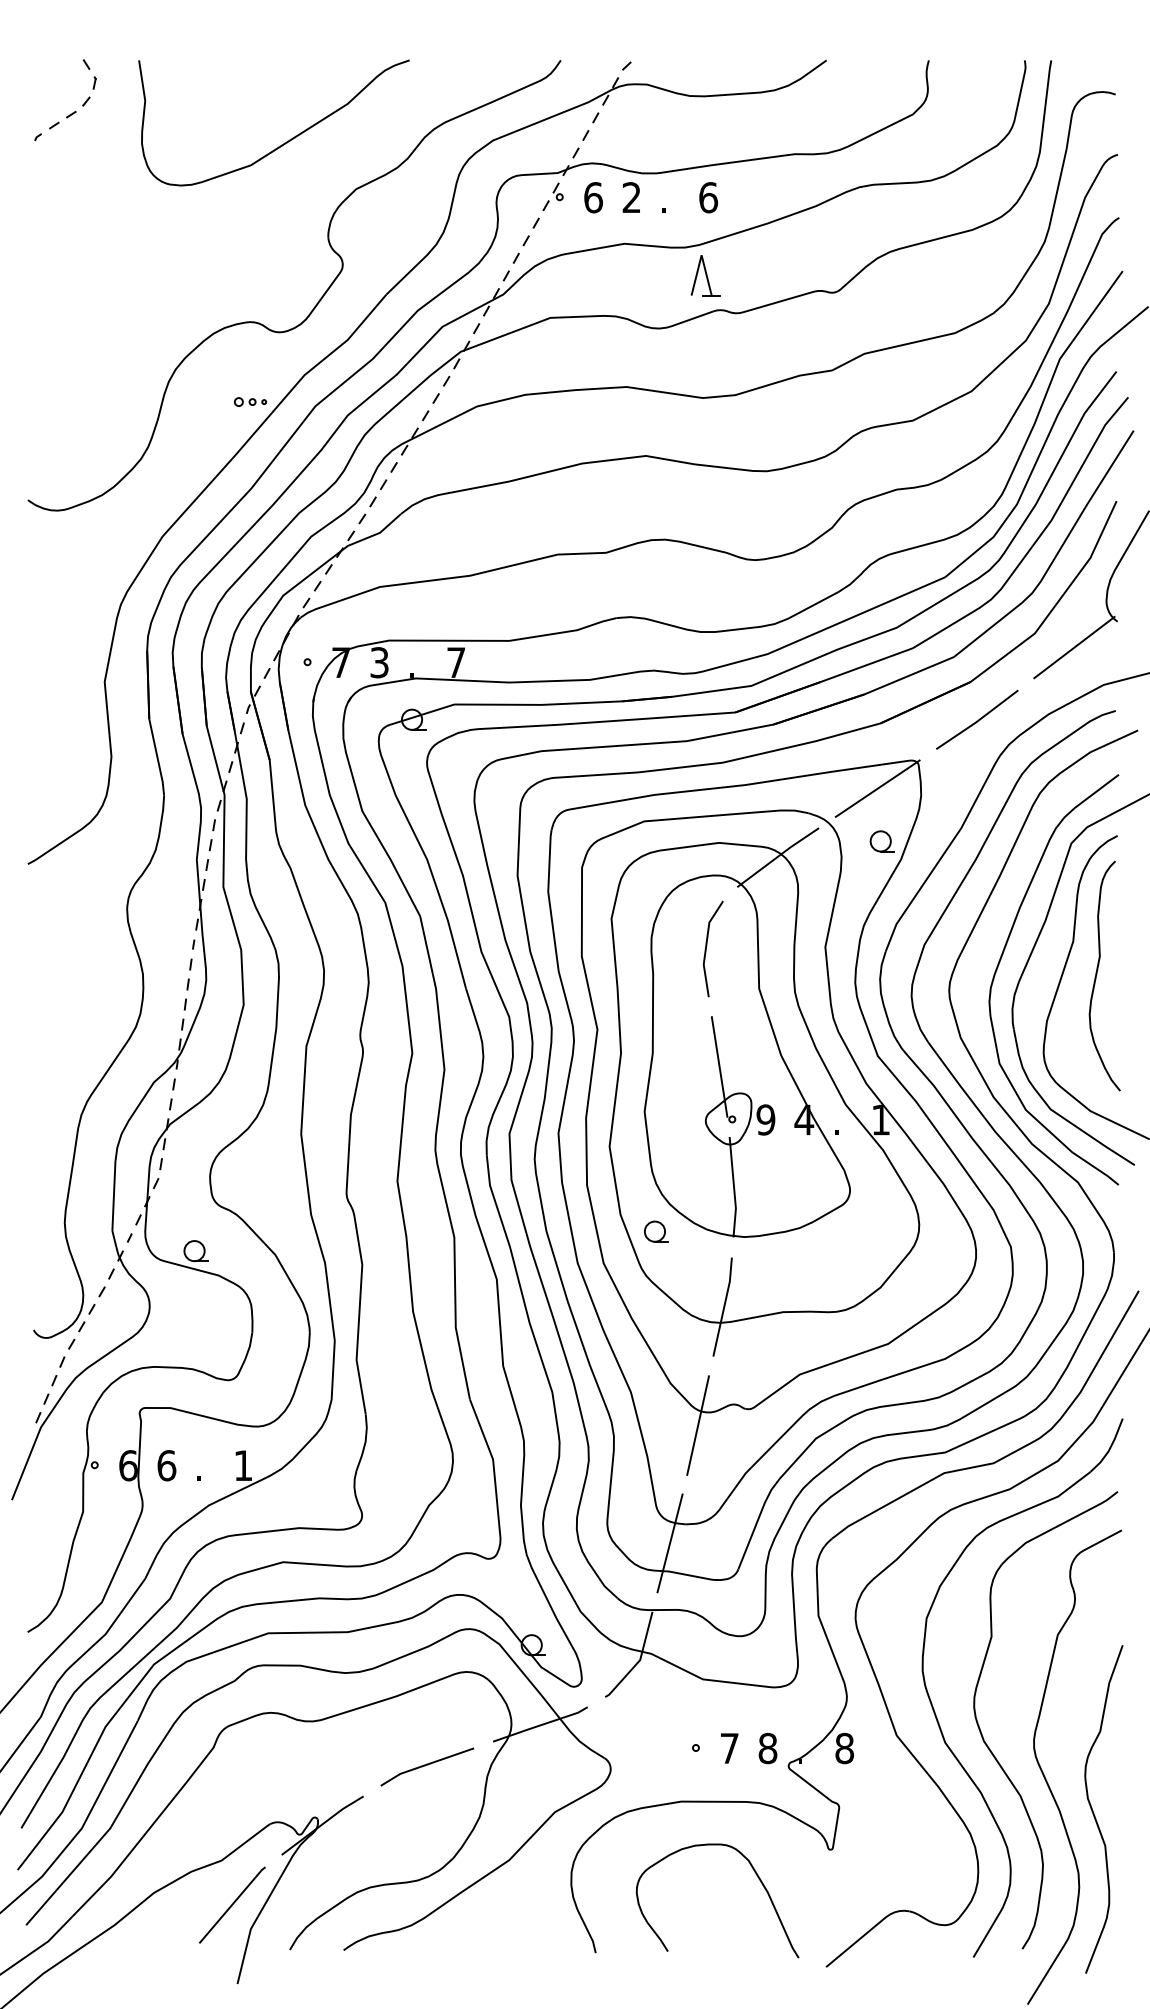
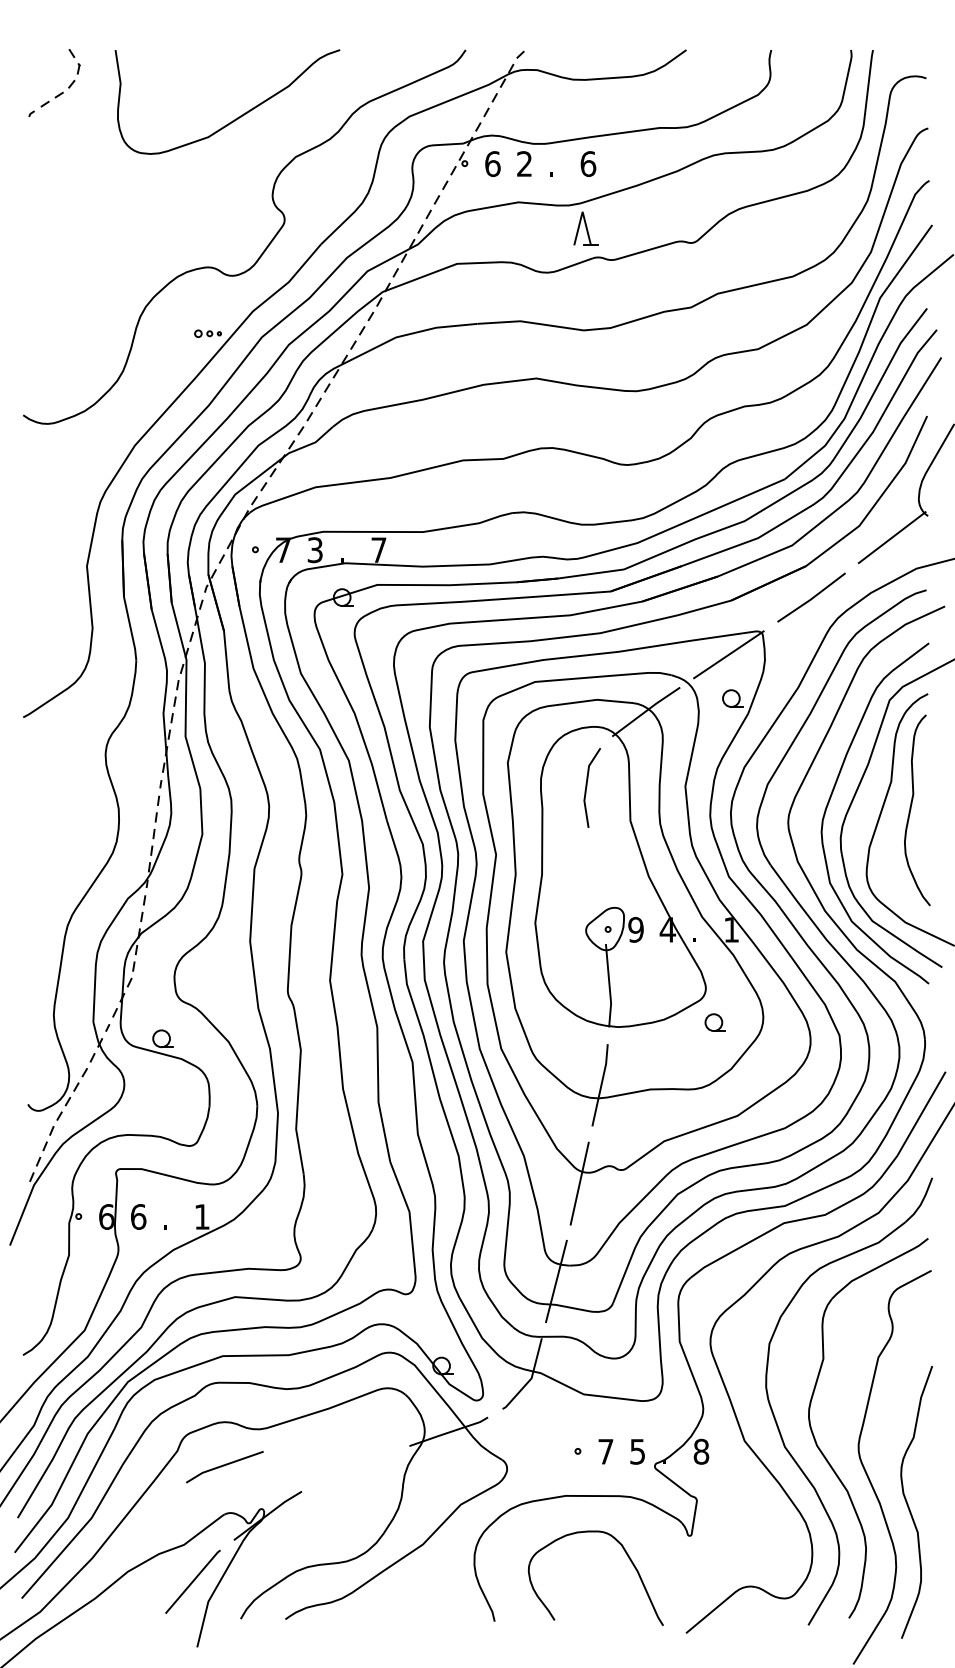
line: (719, 1066) -> (597, 885), removed
part: (655, 1231) -> (714, 1022), moved
text: (767, 1748) -> (637, 1451), 8 -> 5
line: (426, 1766) -> (224, 1466), moved

